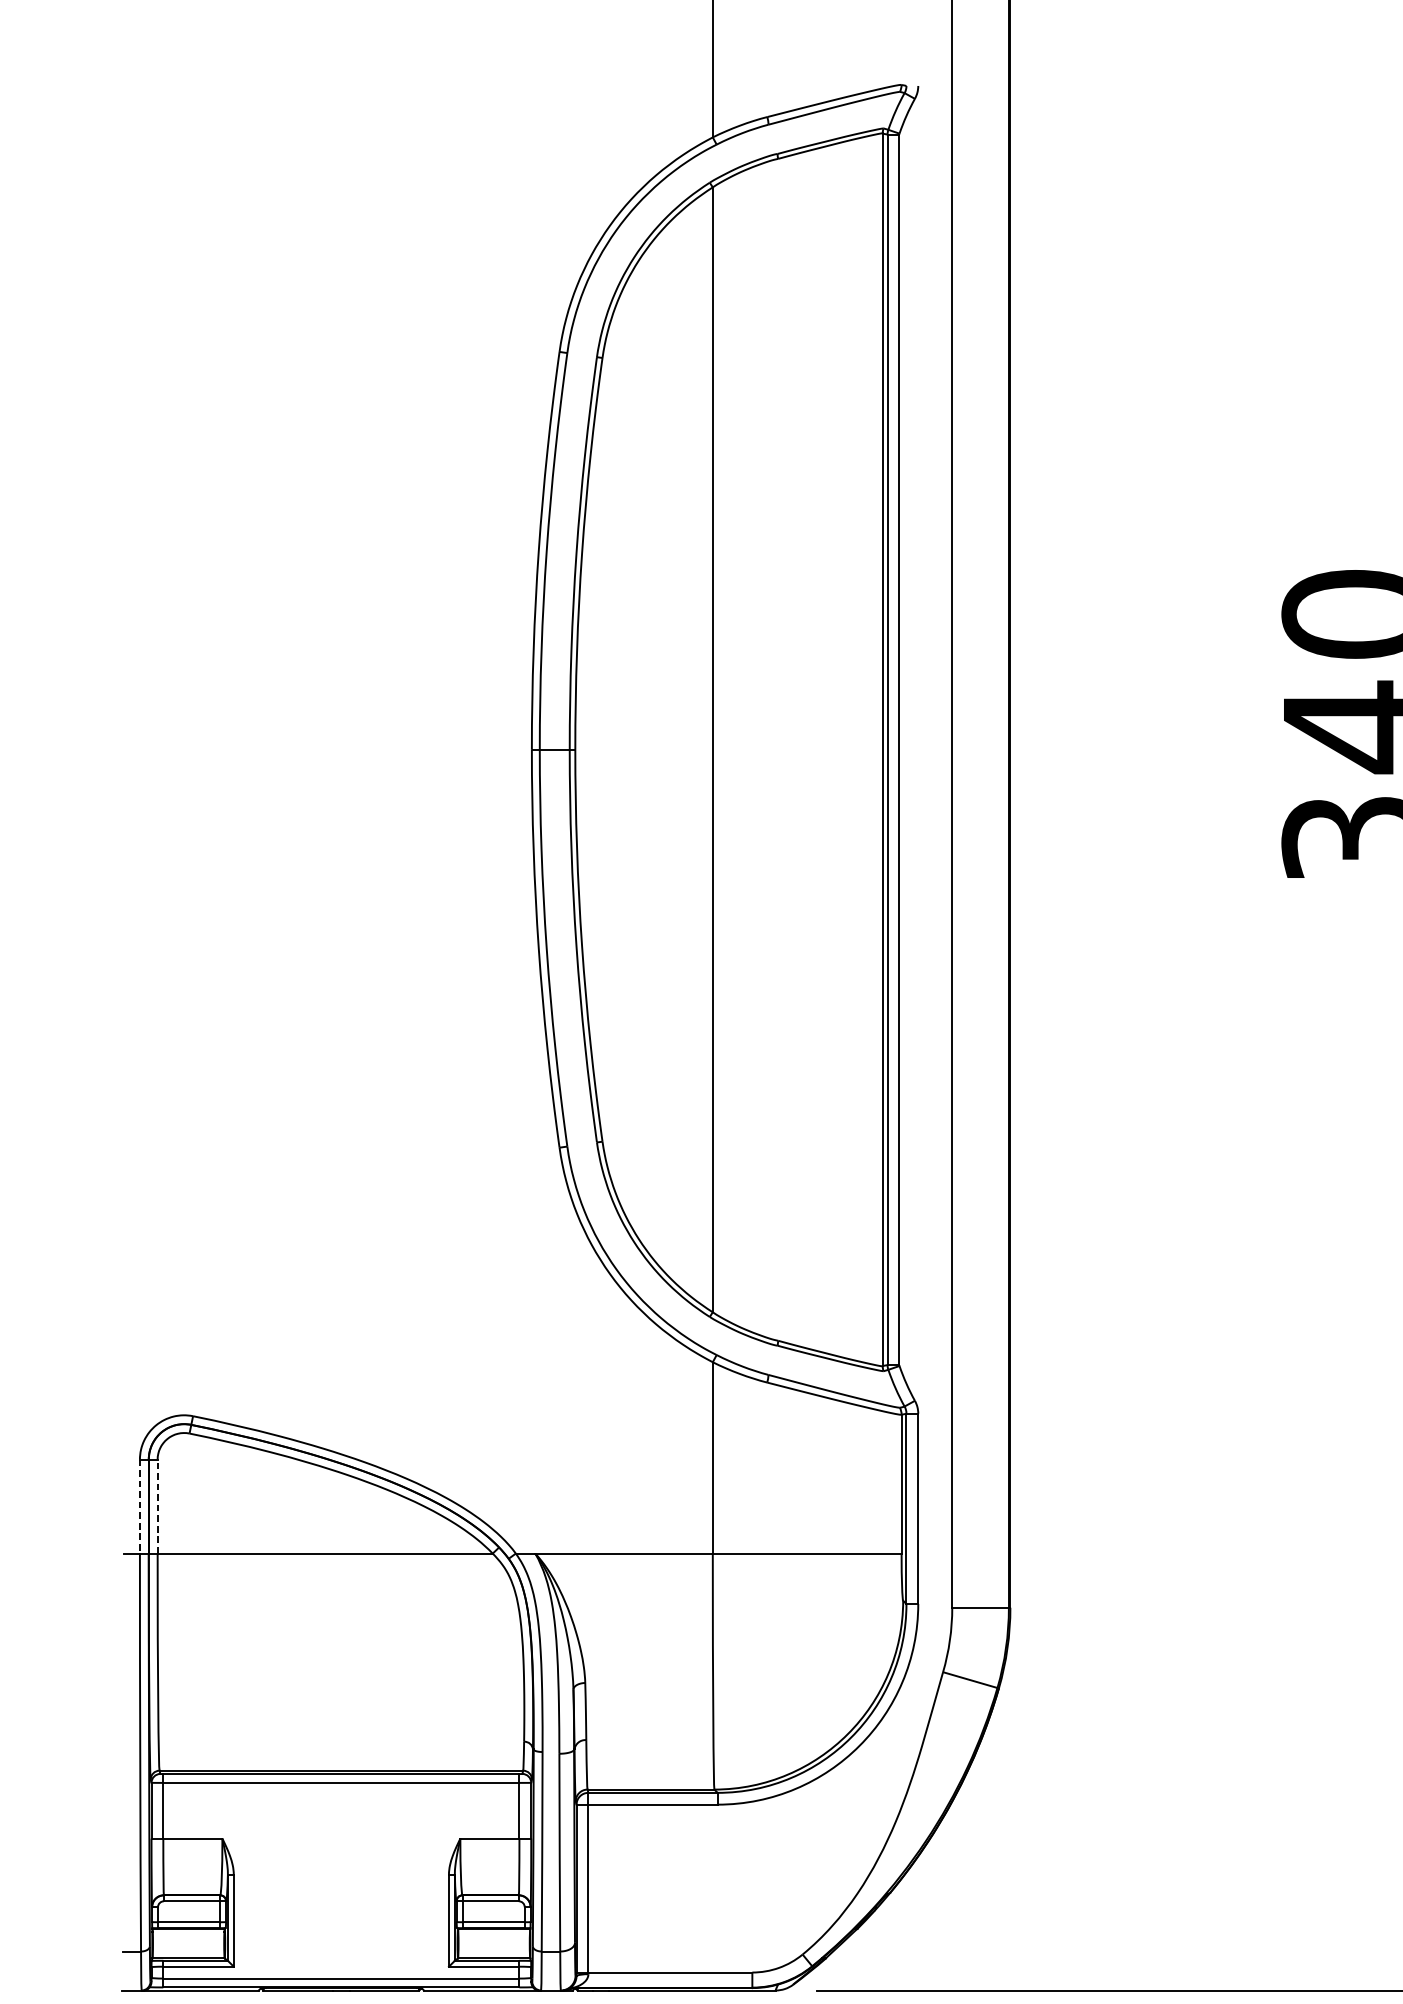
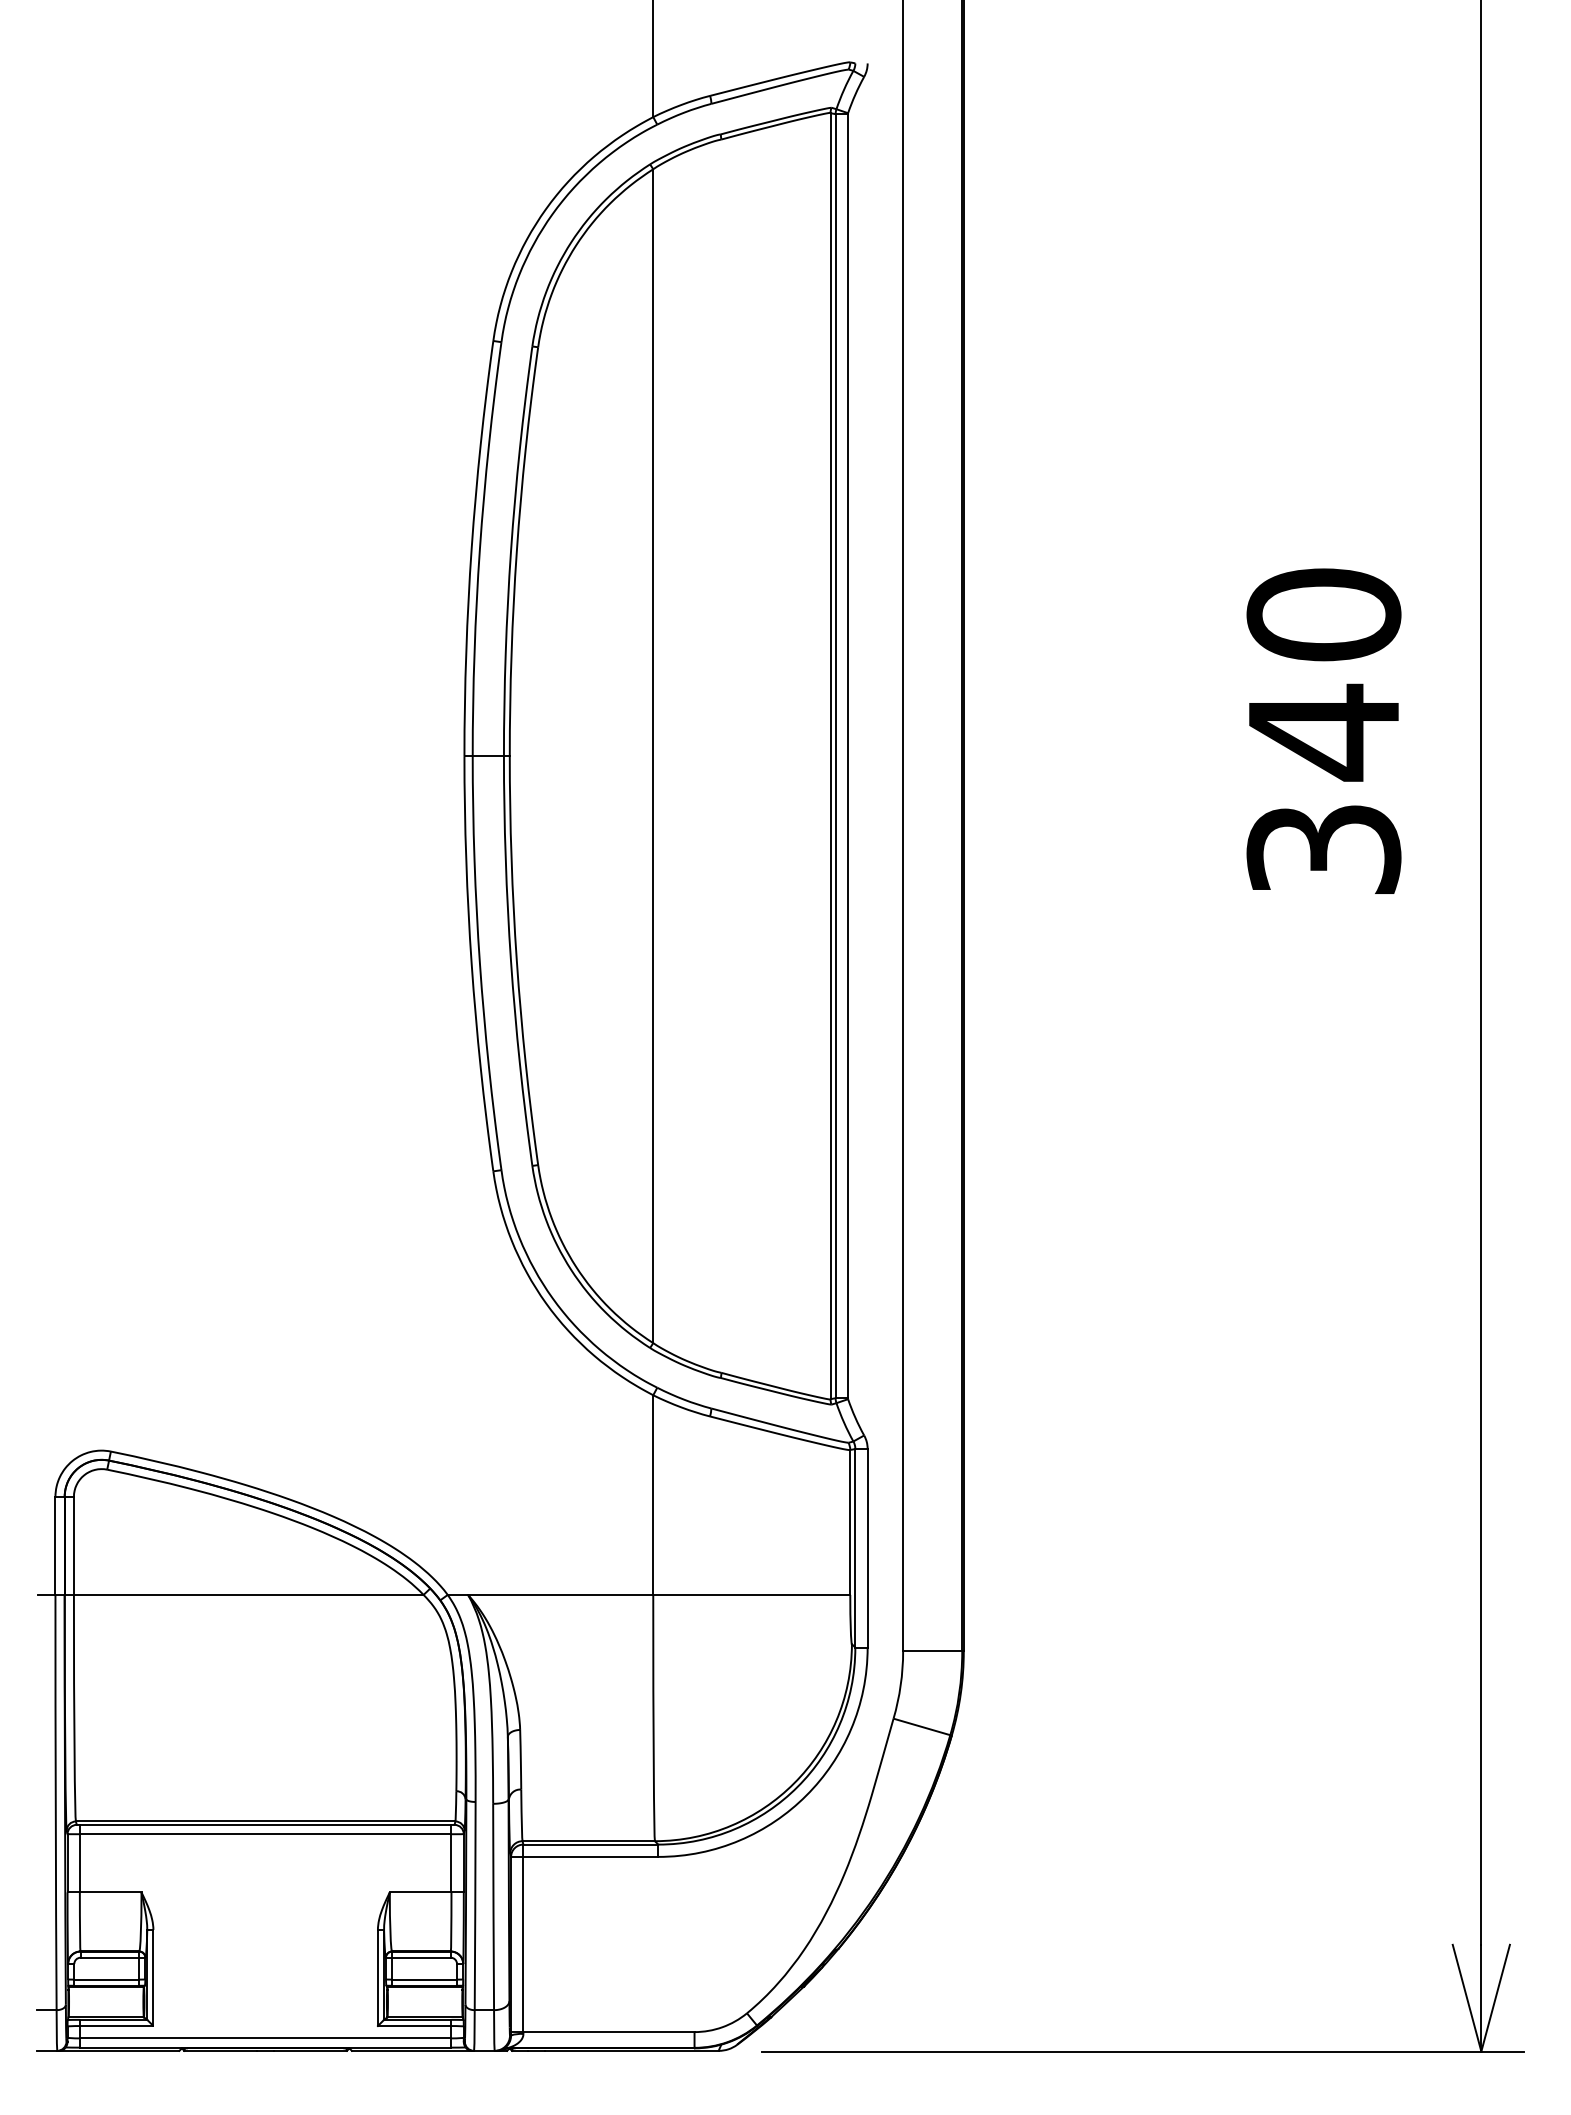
line: (157, 1506) -> (73, 1545), dashed -> solid
line: (139, 1507) -> (55, 1546), dashed -> solid

